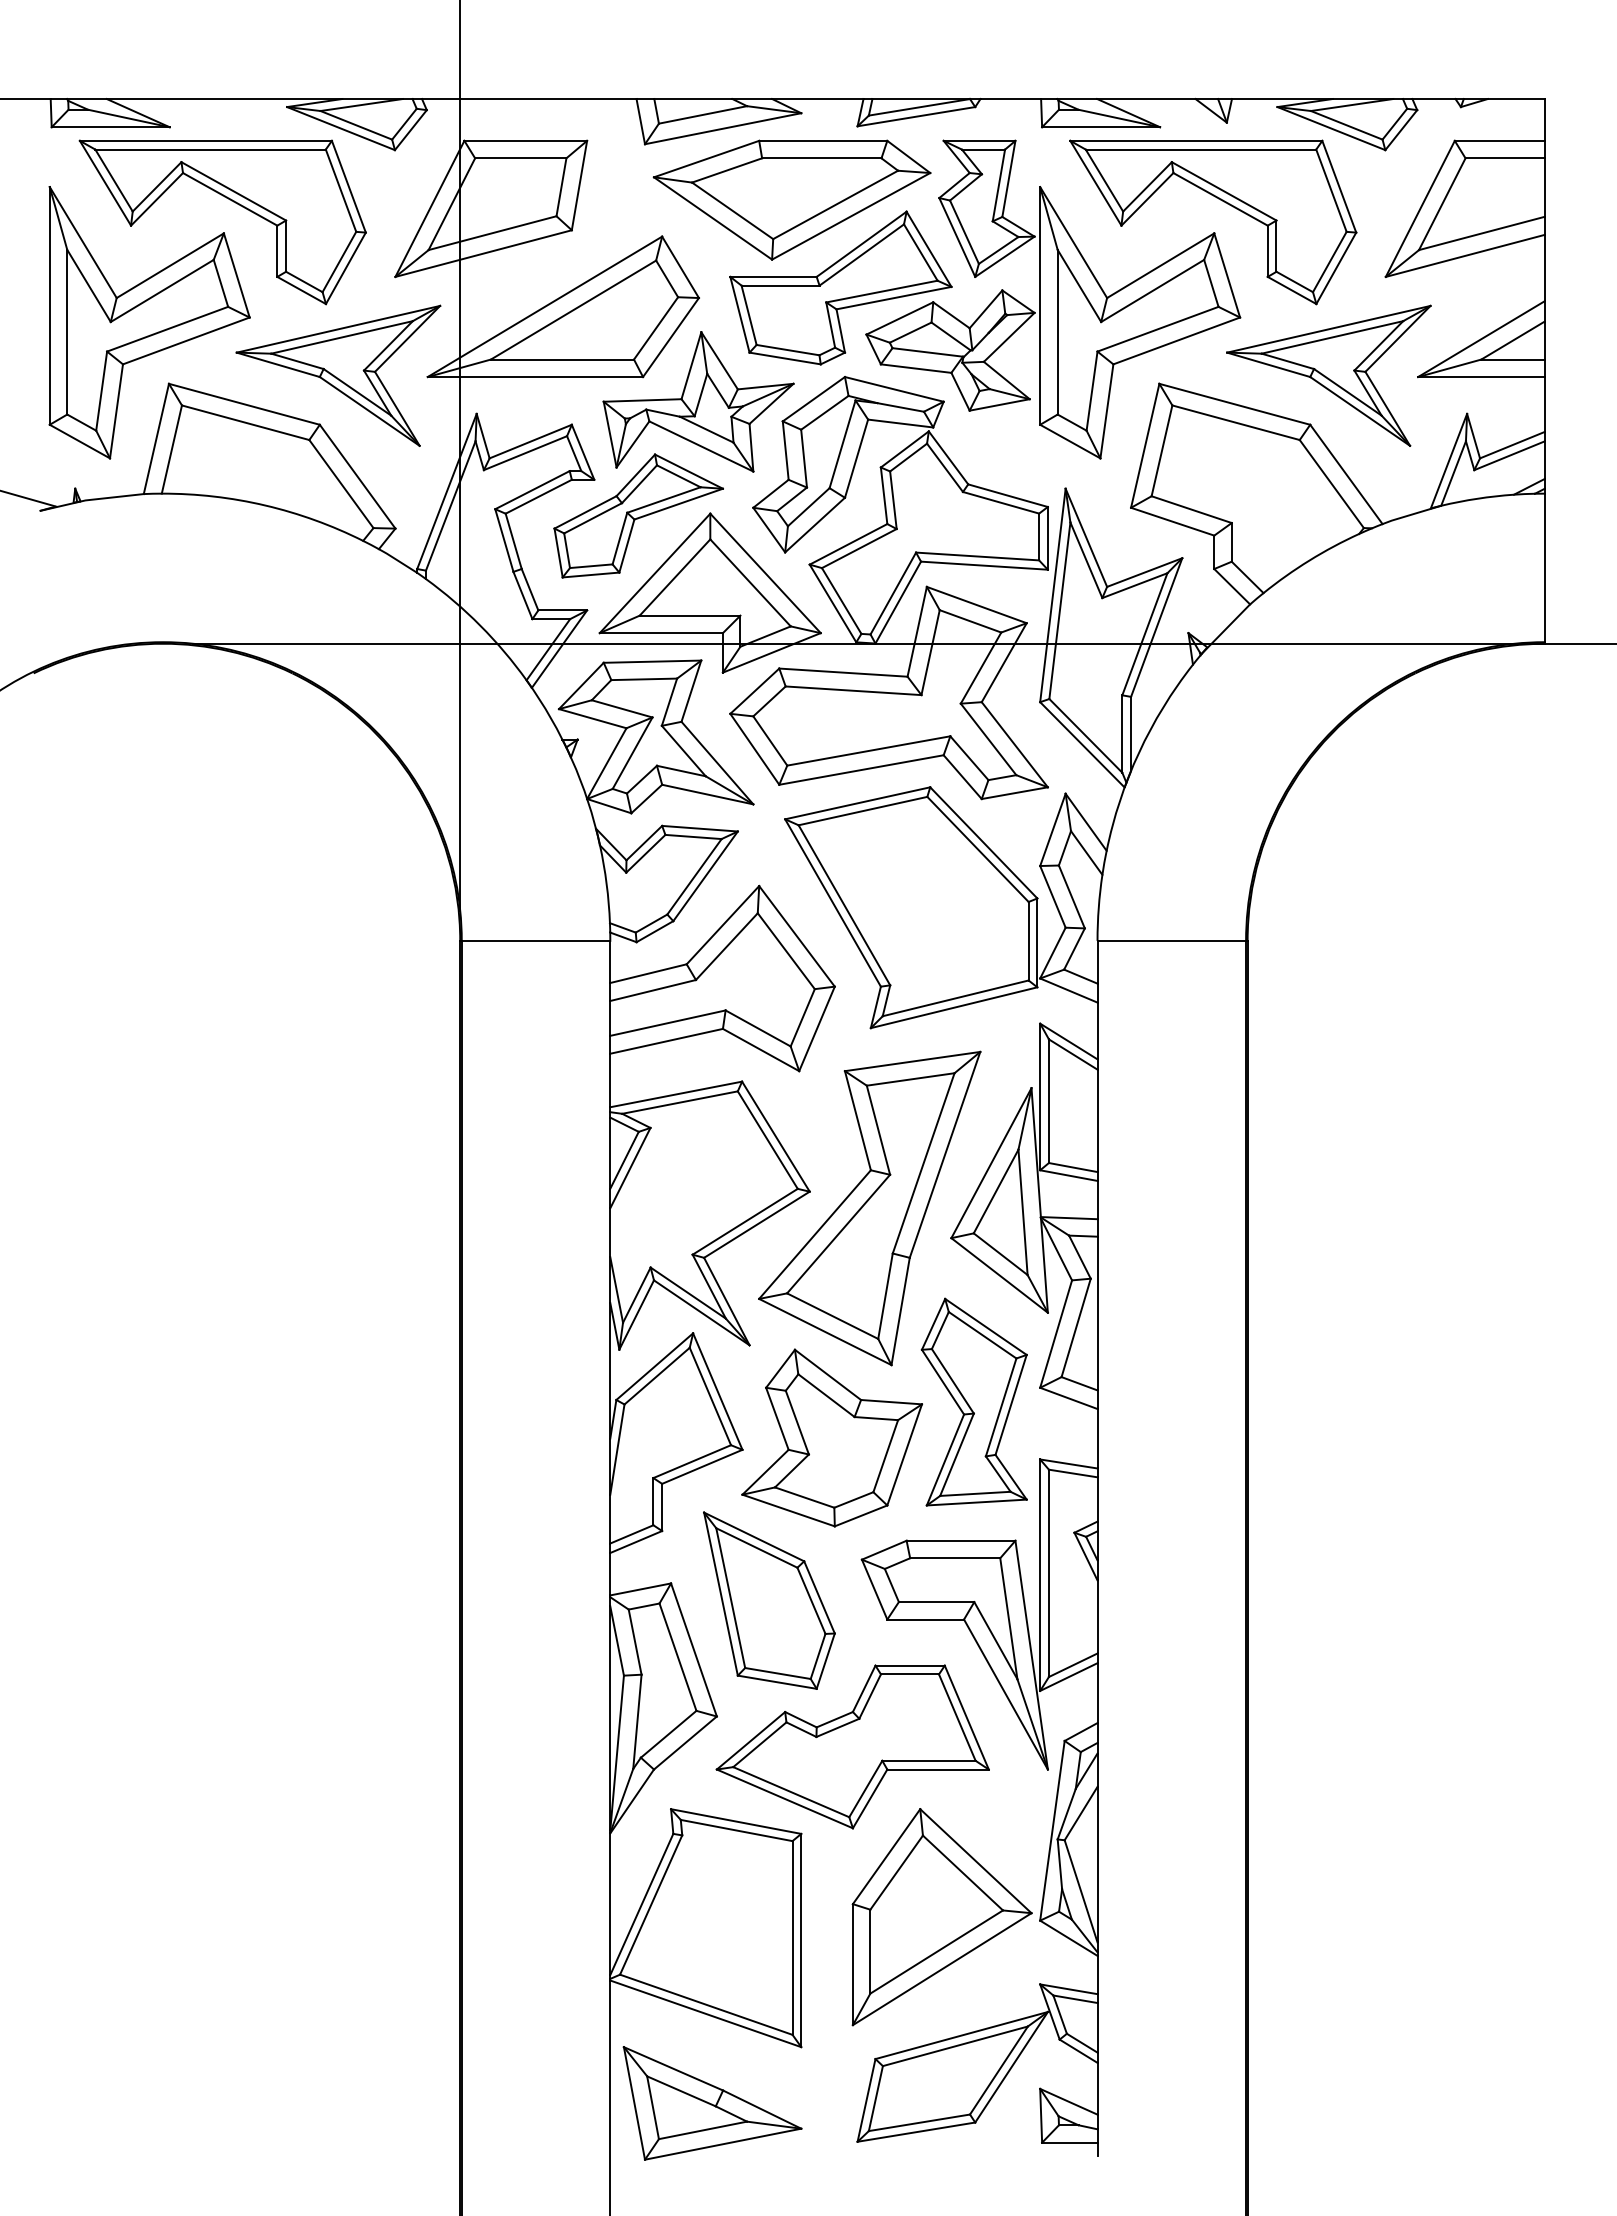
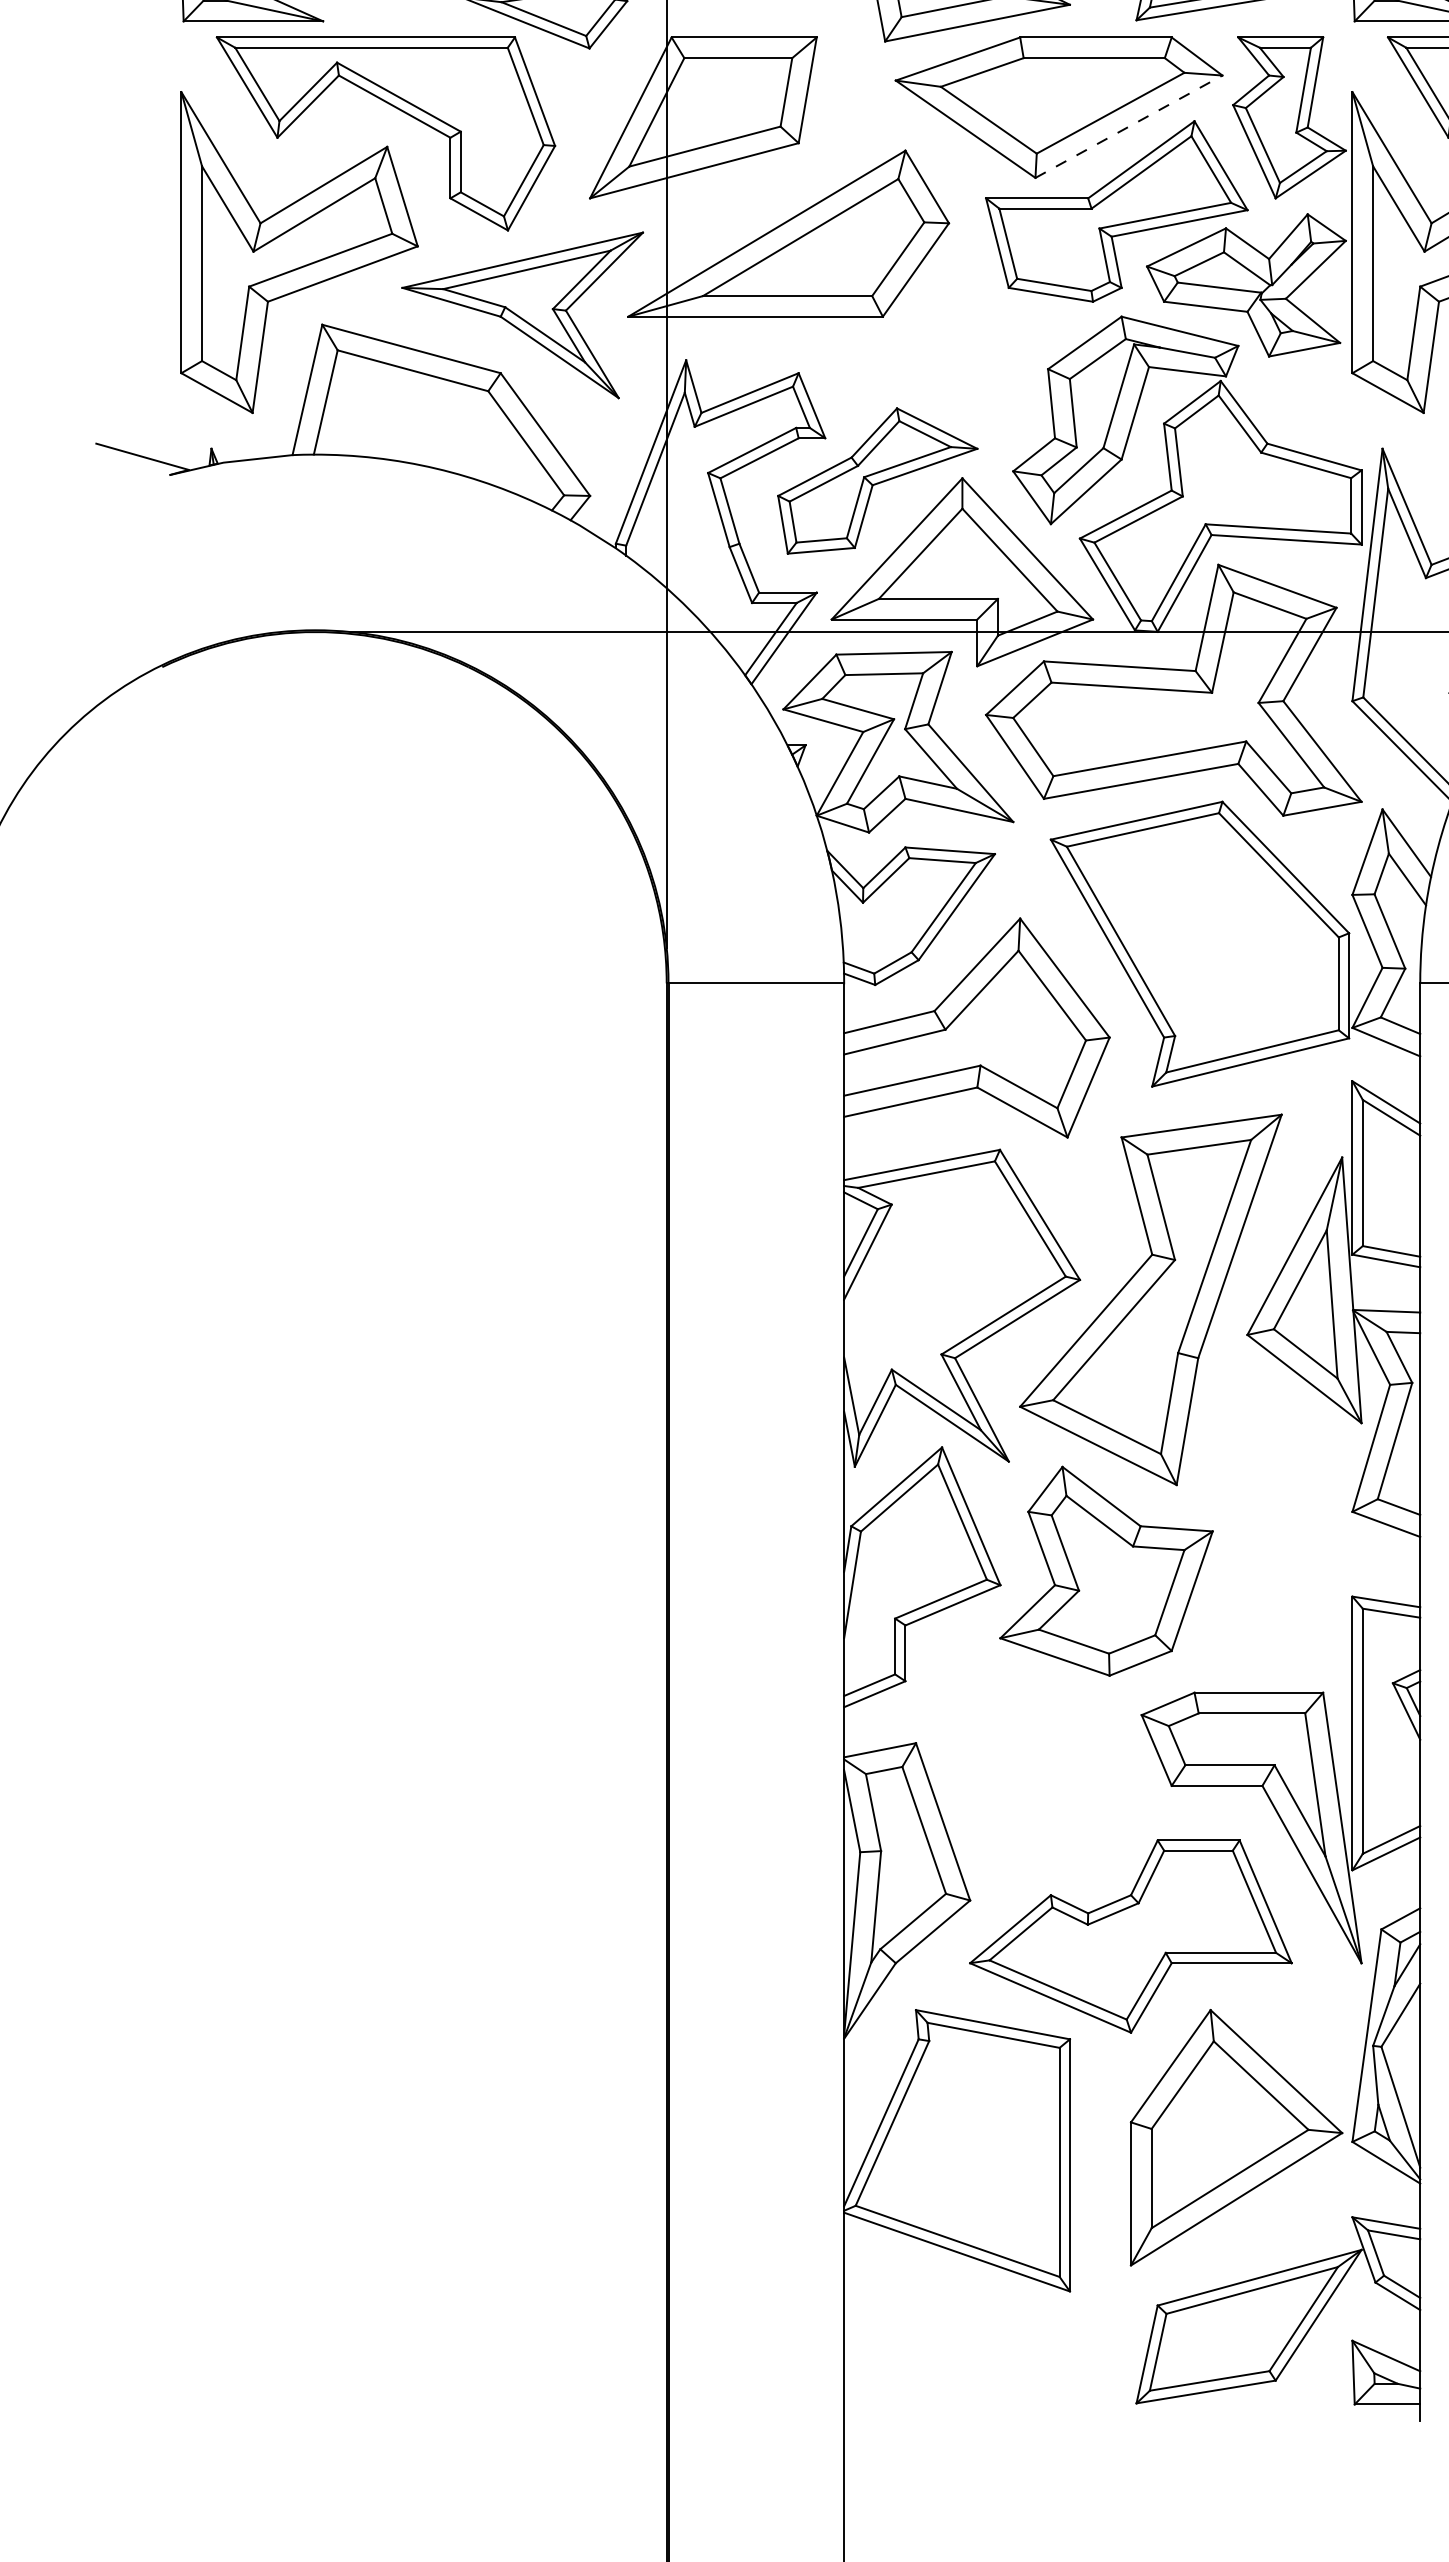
line: (851, 216) -> (1129, 126), solid -> dashed
part: (698, 401) -> (948, 345), removed
part: (973, 1401) -> (1273, 1528), removed
part: (769, 1600) -> (1032, 1763), removed
part: (712, 2103) -> (964, 2358), removed

